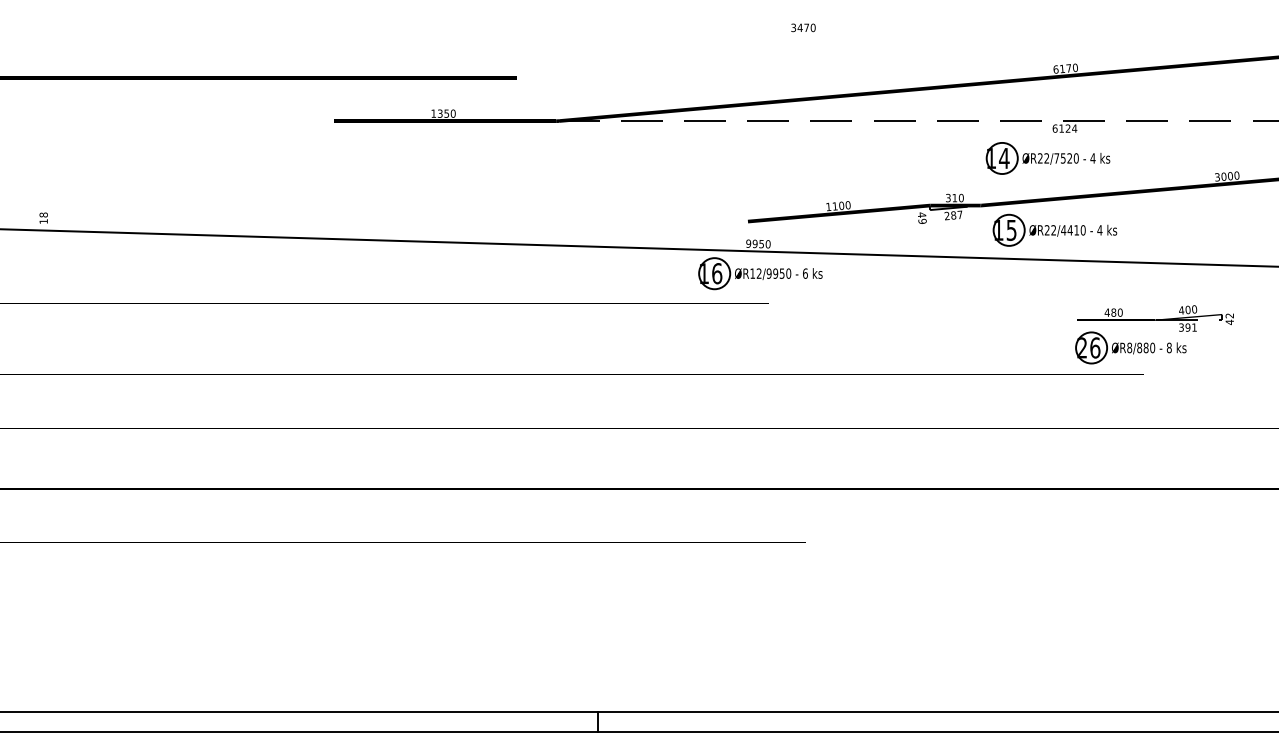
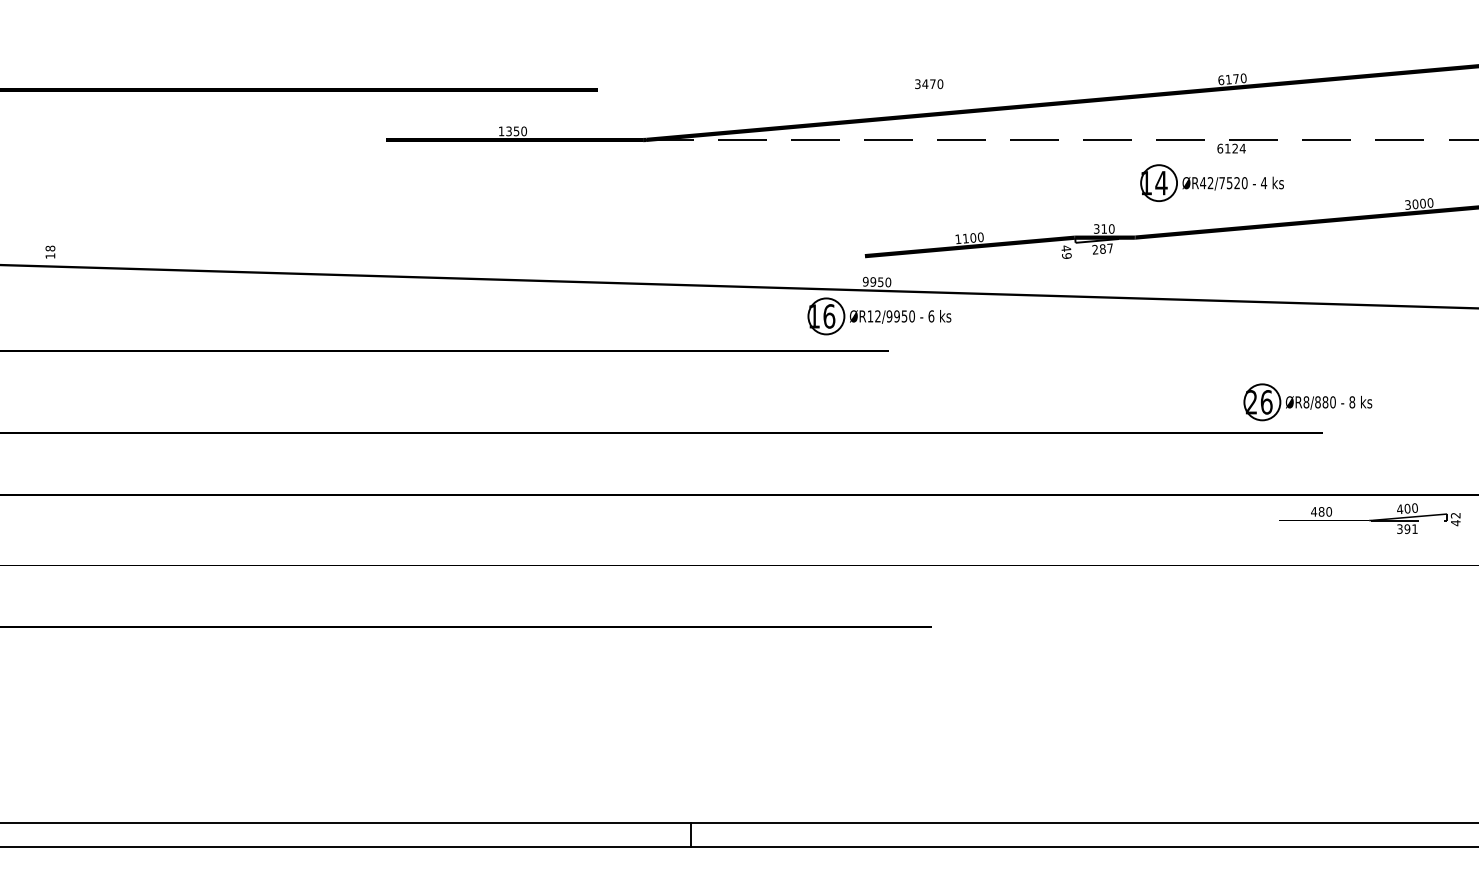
text: (803, 27) -> (929, 83), moved
text: (1039, 158) -> (1202, 183), ØR22/7520 -> ØR42/7520
part: (1054, 229) -> (1219, 265), removed
part: (1155, 318) -> (1369, 518), moved

